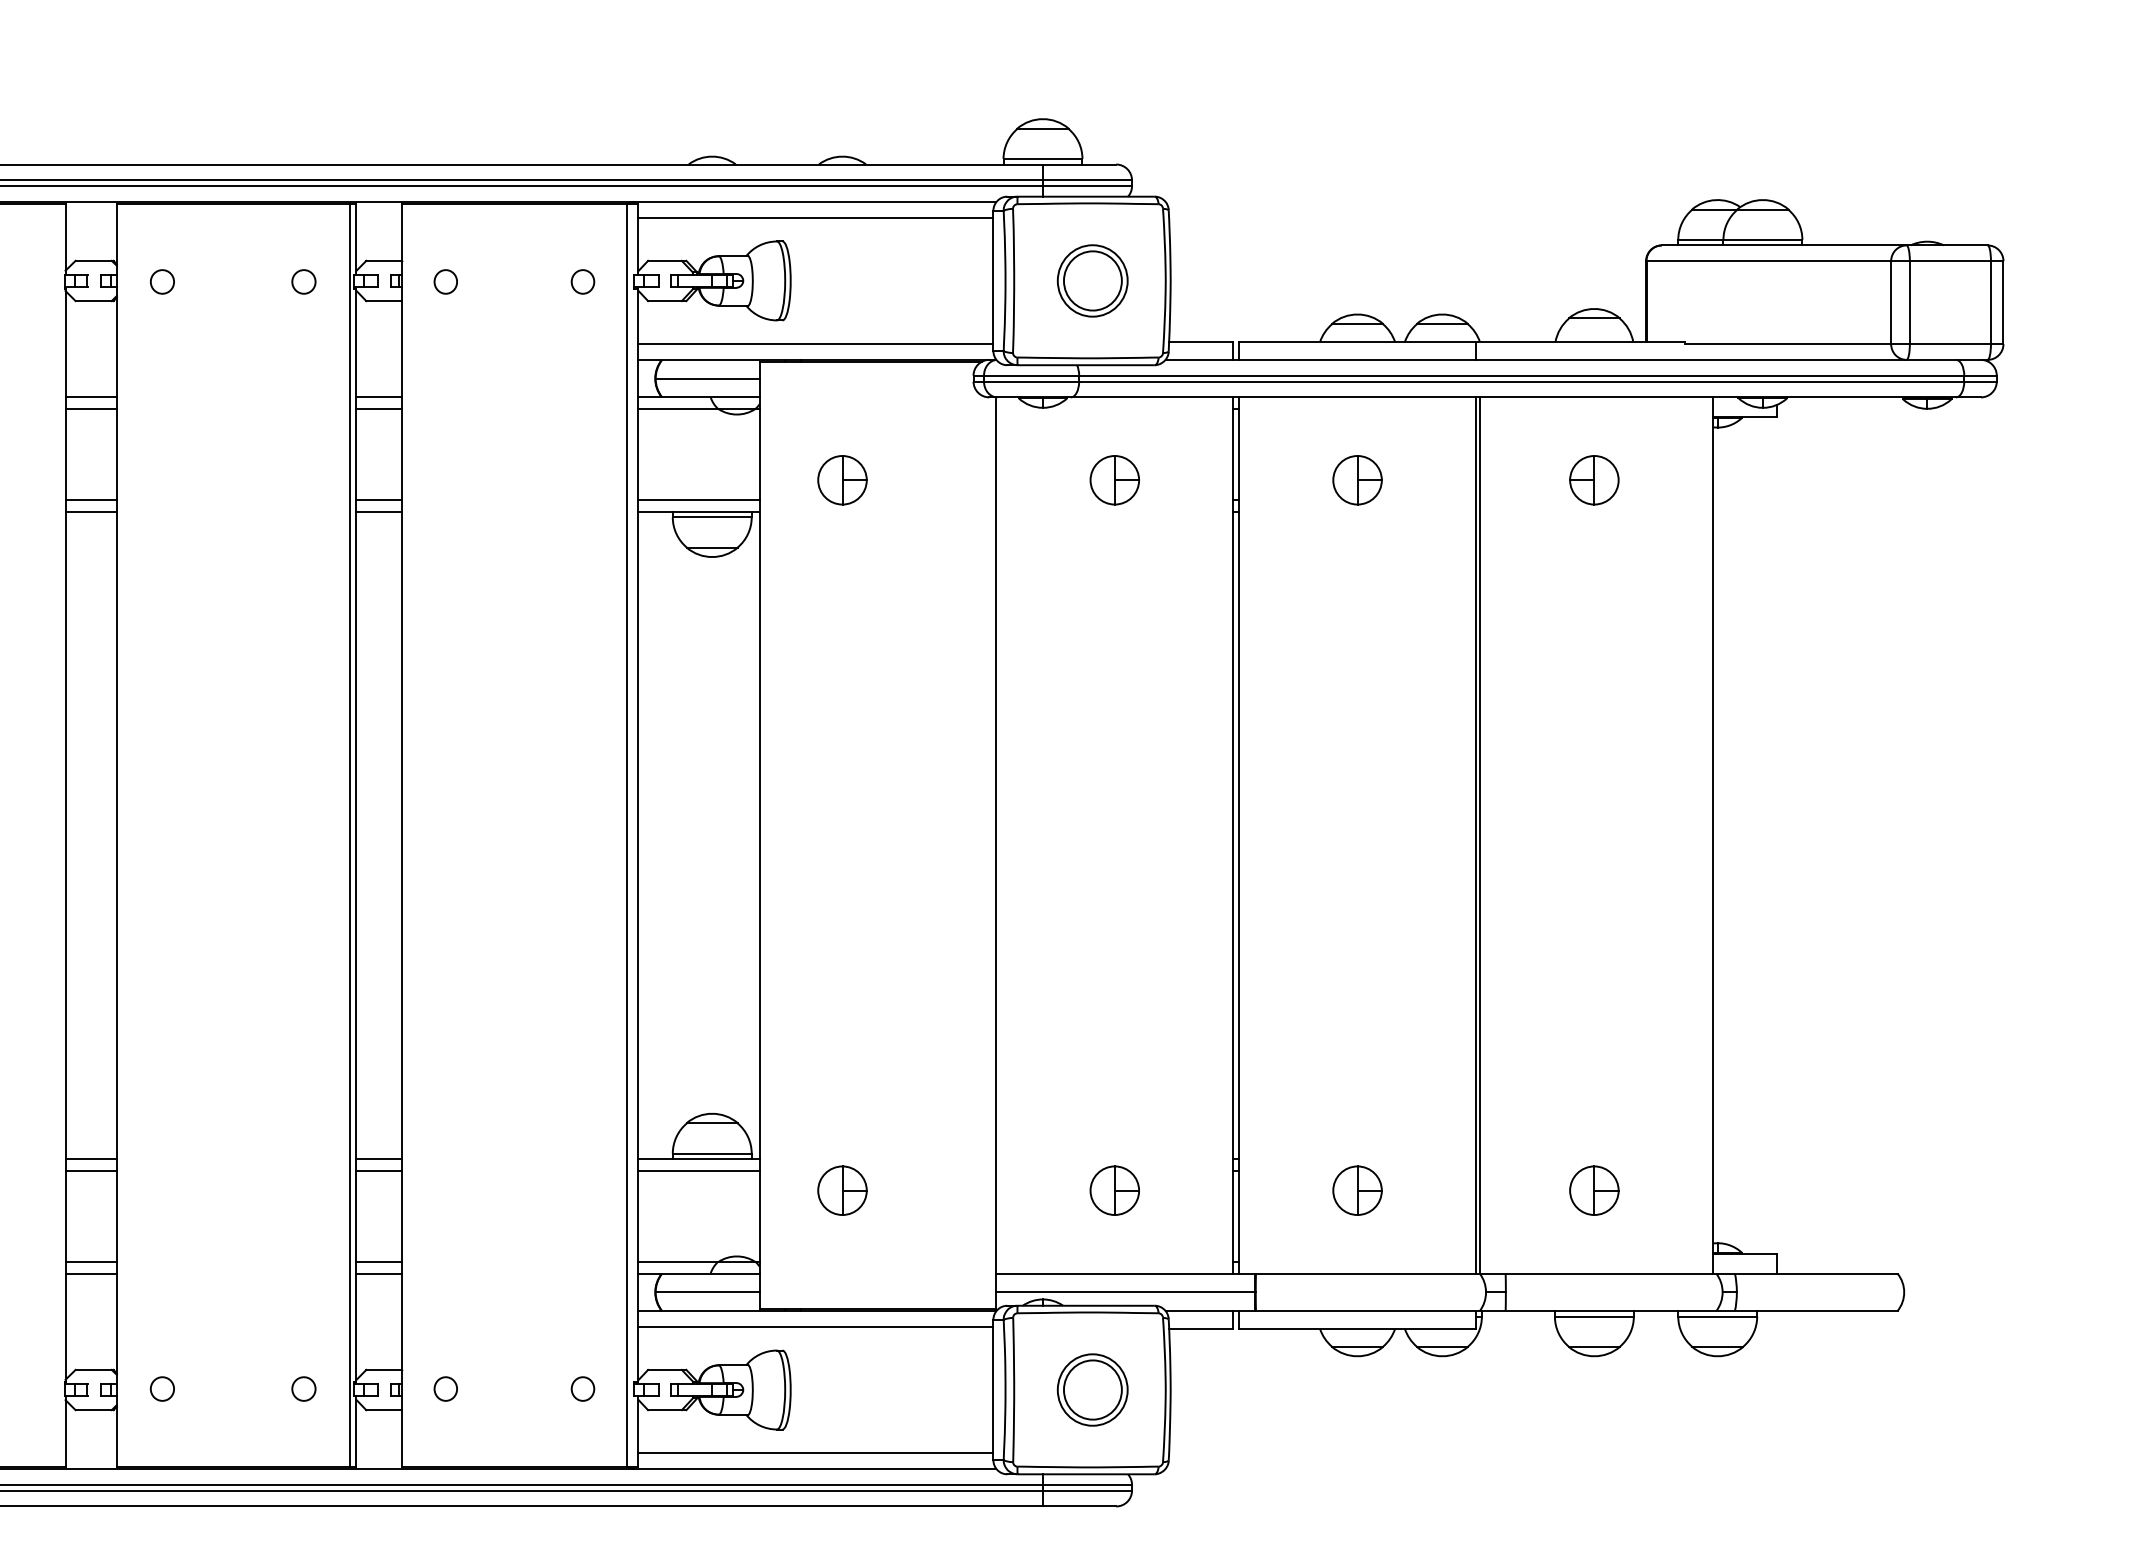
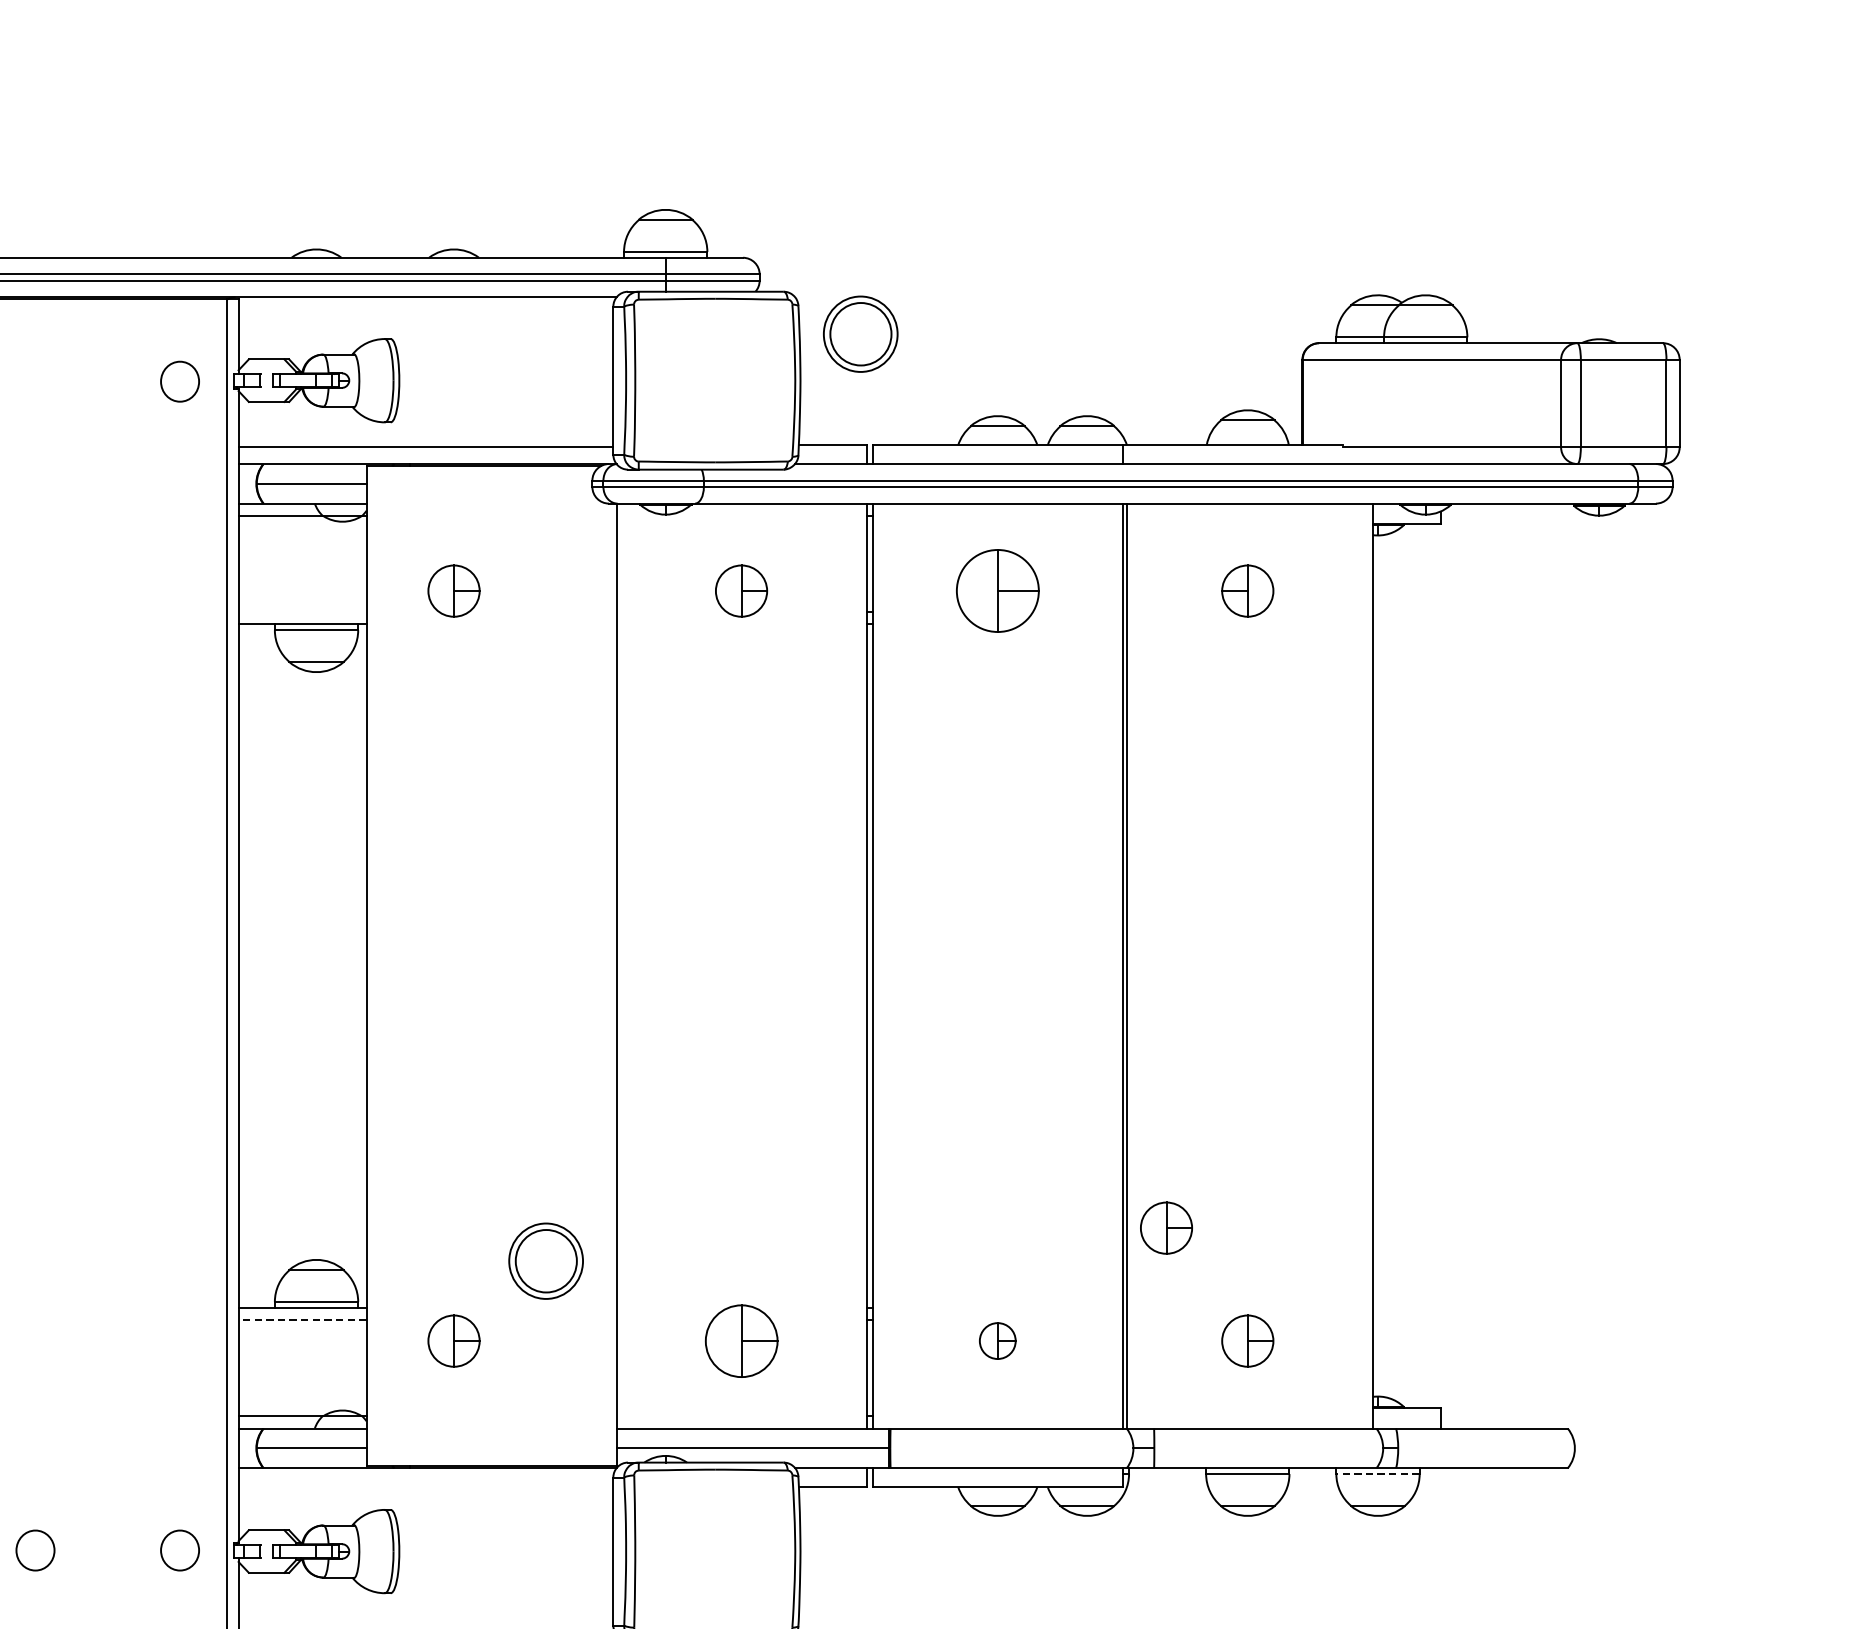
line: (815, 217) -> (425, 313), removed
part: (1092, 280) -> (860, 333), moved
part: (445, 281) -> (34, 381), removed
part: (582, 281) -> (179, 381), size x1.6
part: (1357, 480) -> (997, 591), size x1.6
line: (698, 500) -> (302, 612), removed
part: (1517, 1083) -> (1166, 1227), added
line: (699, 1170) -> (303, 1319), solid -> dashed
part: (1114, 1190) -> (741, 1340), size x1.4
part: (1357, 1190) -> (997, 1340), size x0.7
line: (1717, 1316) -> (1377, 1473), solid -> dashed
line: (815, 1326) -> (425, 1484), removed
part: (445, 1388) -> (34, 1549), size x1.6
part: (582, 1388) -> (179, 1549), size x1.6
part: (1092, 1389) -> (545, 1260), moved
line: (815, 1453) -> (425, 1618), removed

